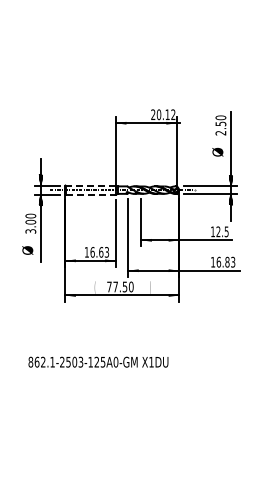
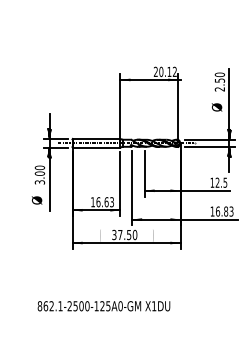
line: (90, 185) -> (96, 138), dashed -> solid
line: (91, 194) -> (97, 147), dashed -> solid
text: (109, 286) -> (114, 234), 77.50 -> 37.50
text: (80, 362) -> (86, 306), 862.1-2503-125A0-GM -> 862.1-2500-125A0-GM

